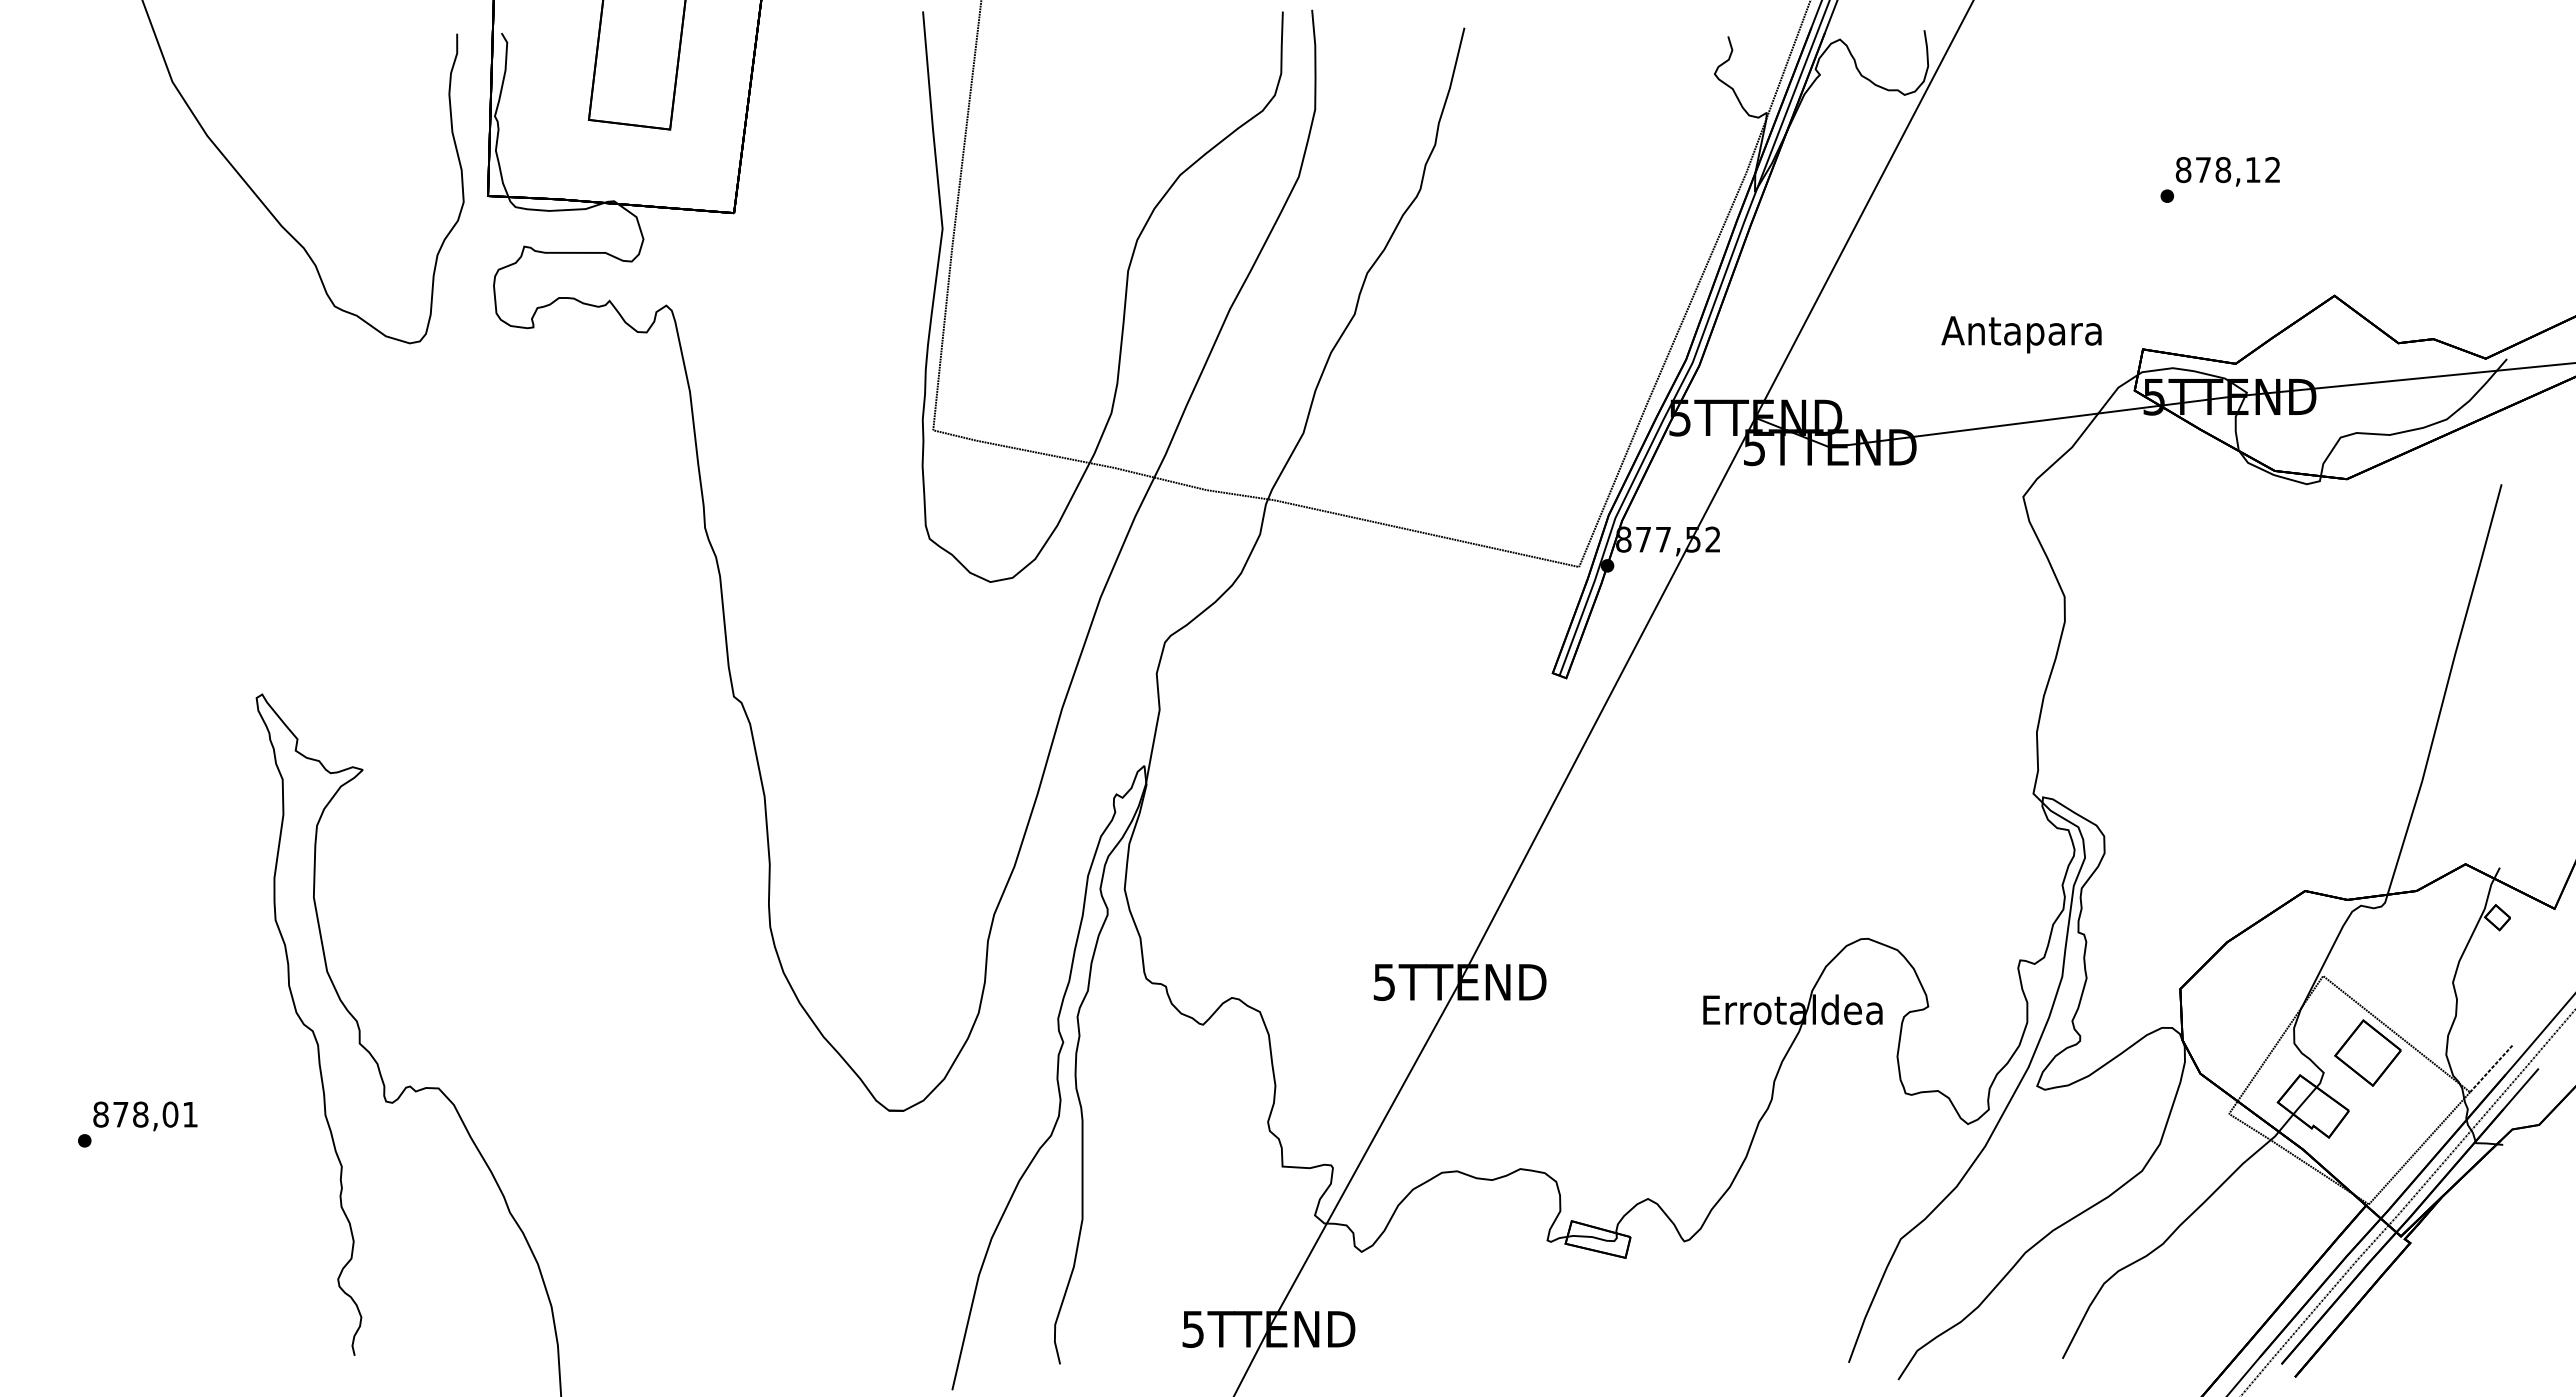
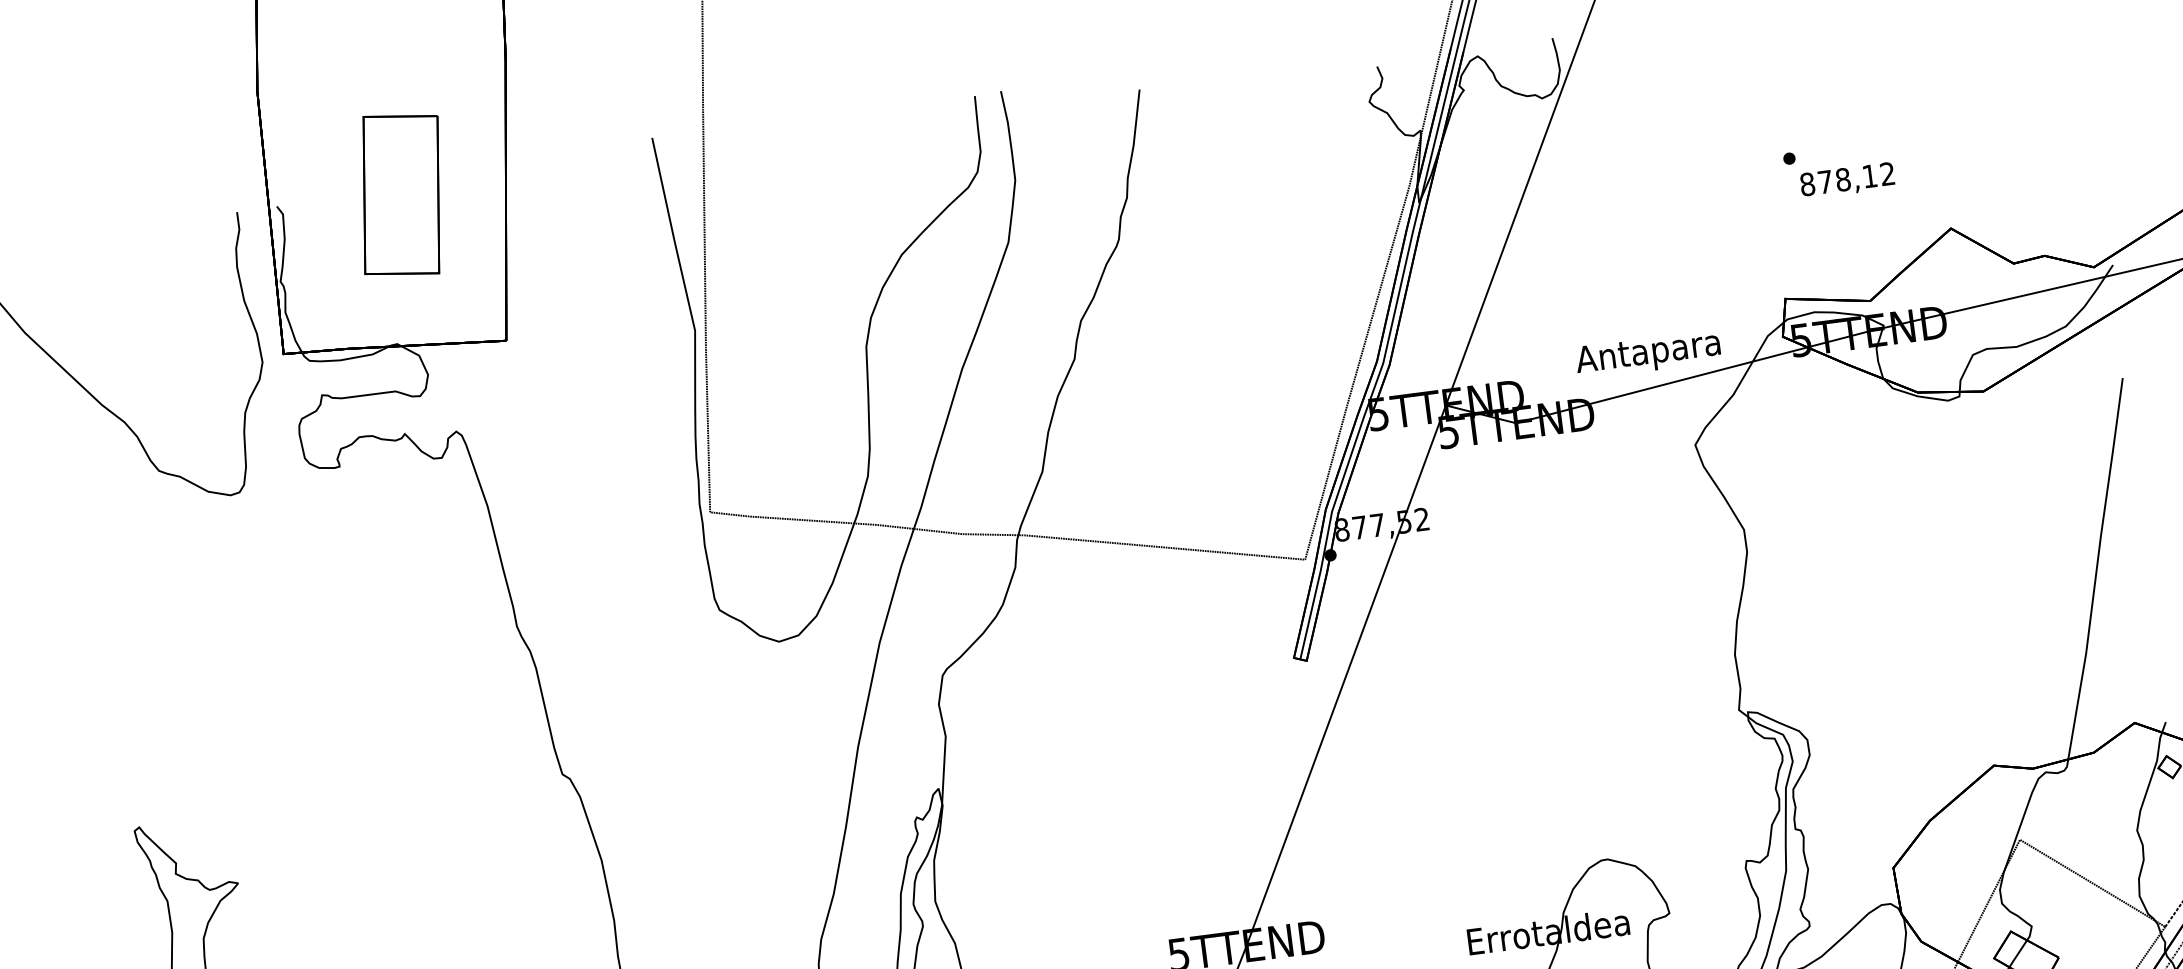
text: (2227, 171) -> (1847, 180), moved
text: (2021, 334) -> (1648, 354), moved
part: (2367, 1052) -> (2068, 903), removed

